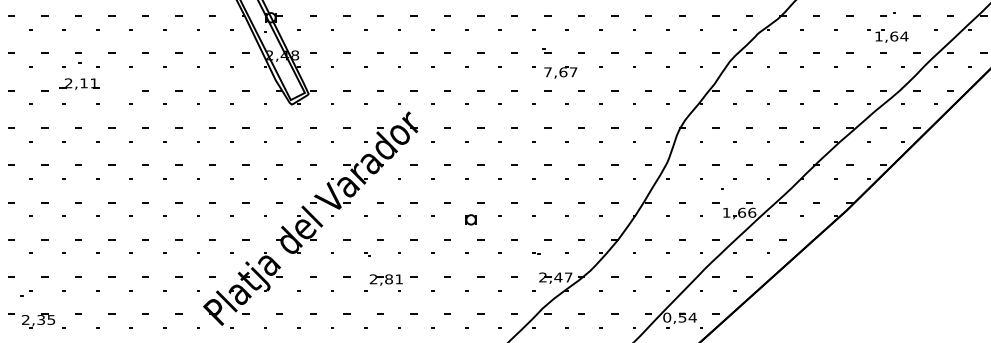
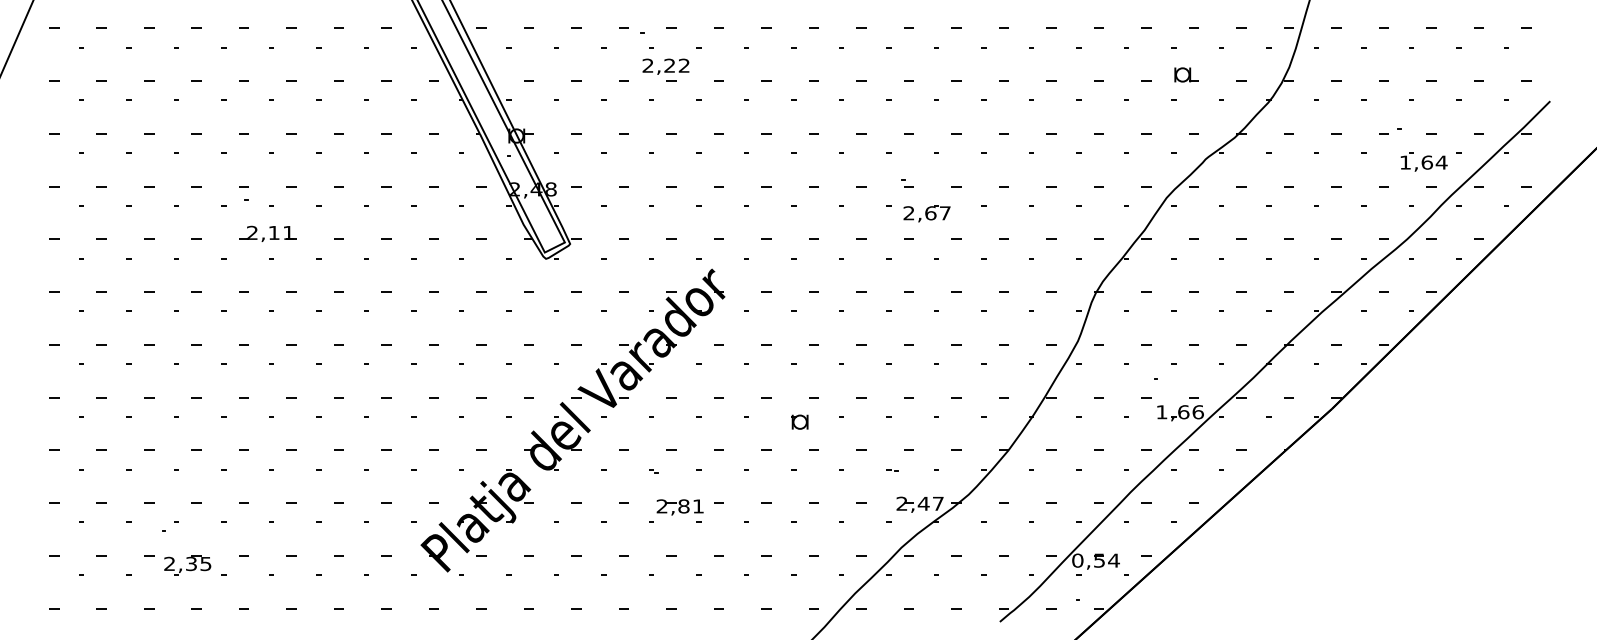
part: (891, 35) -> (1423, 161), moved
text: (547, 72) -> (908, 213), 7,67 -> 2,67
part: (79, 83) -> (267, 233), moved

